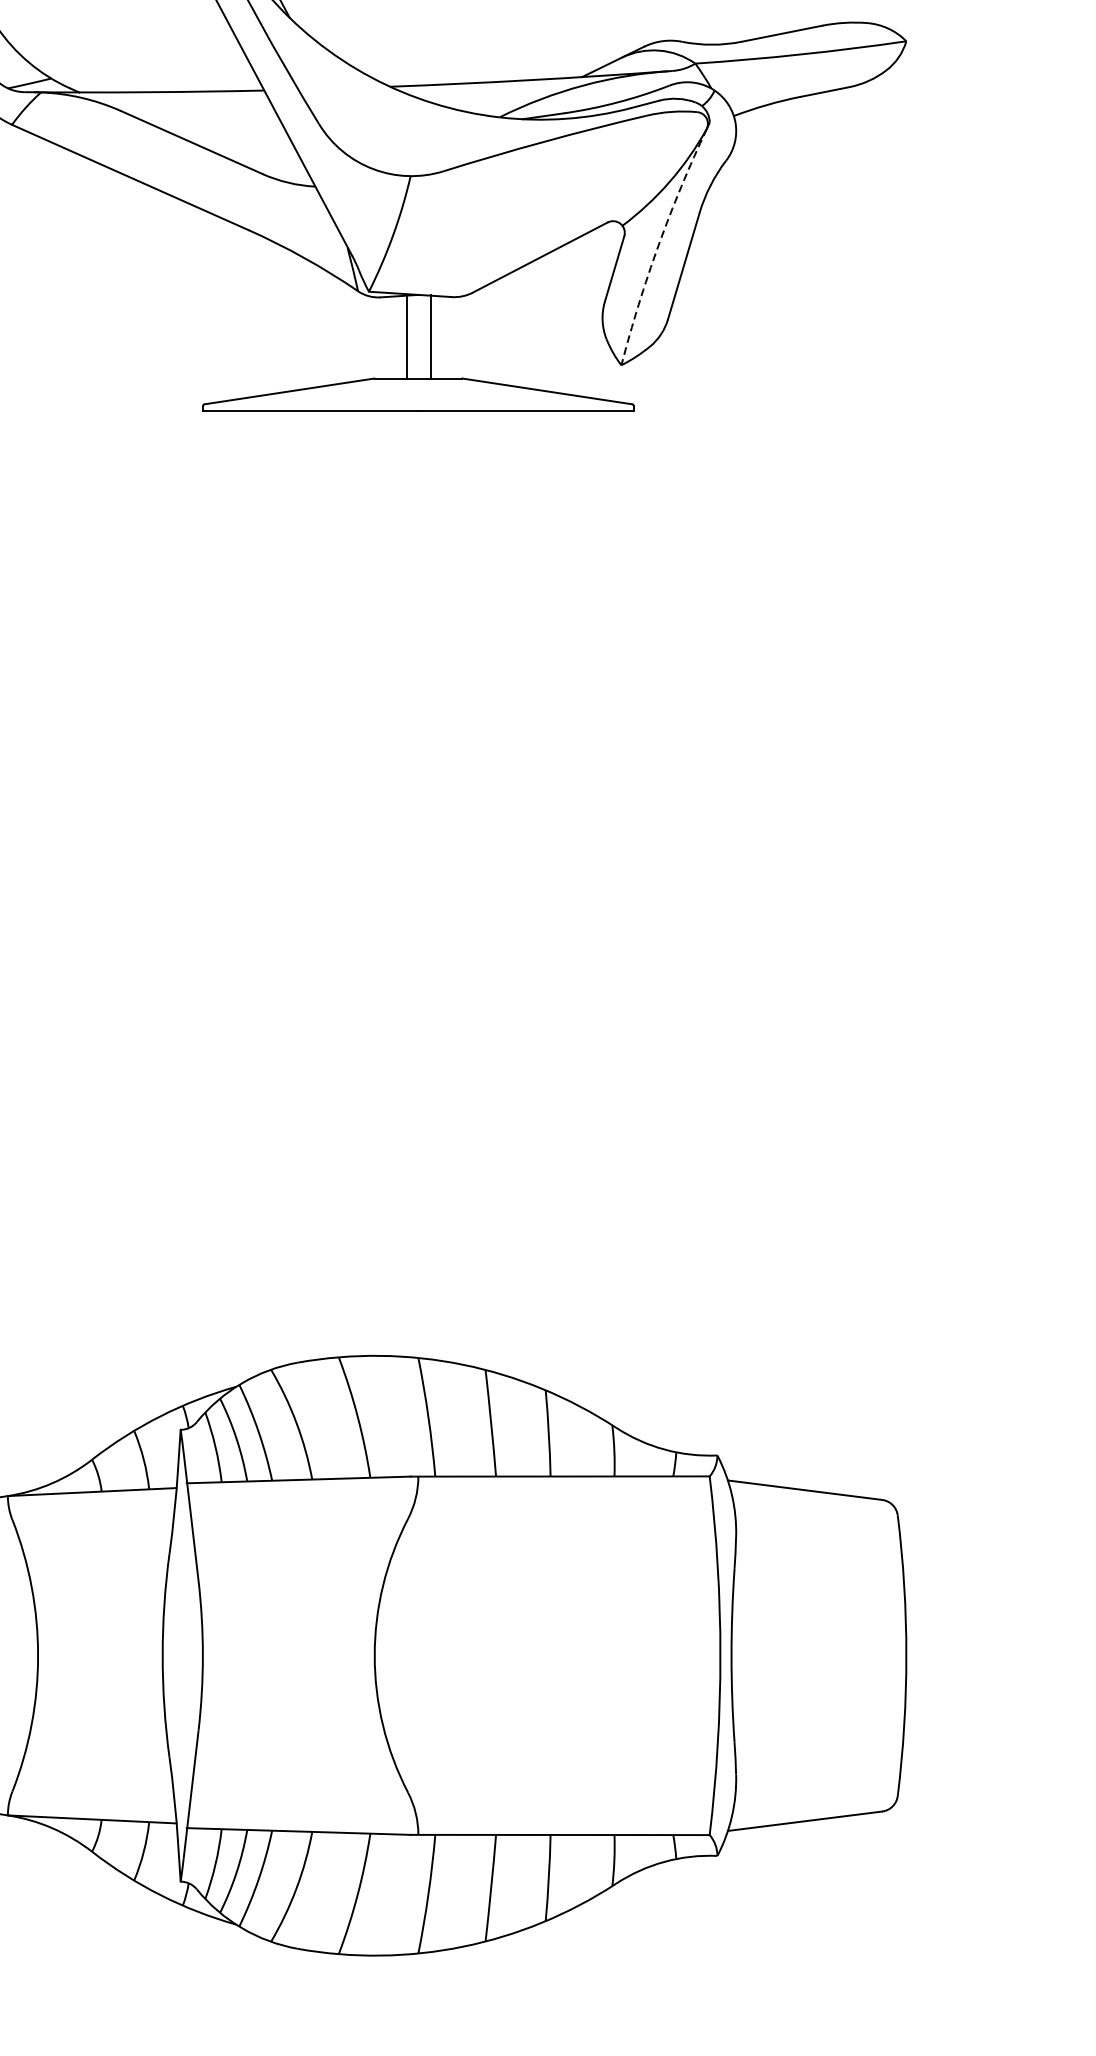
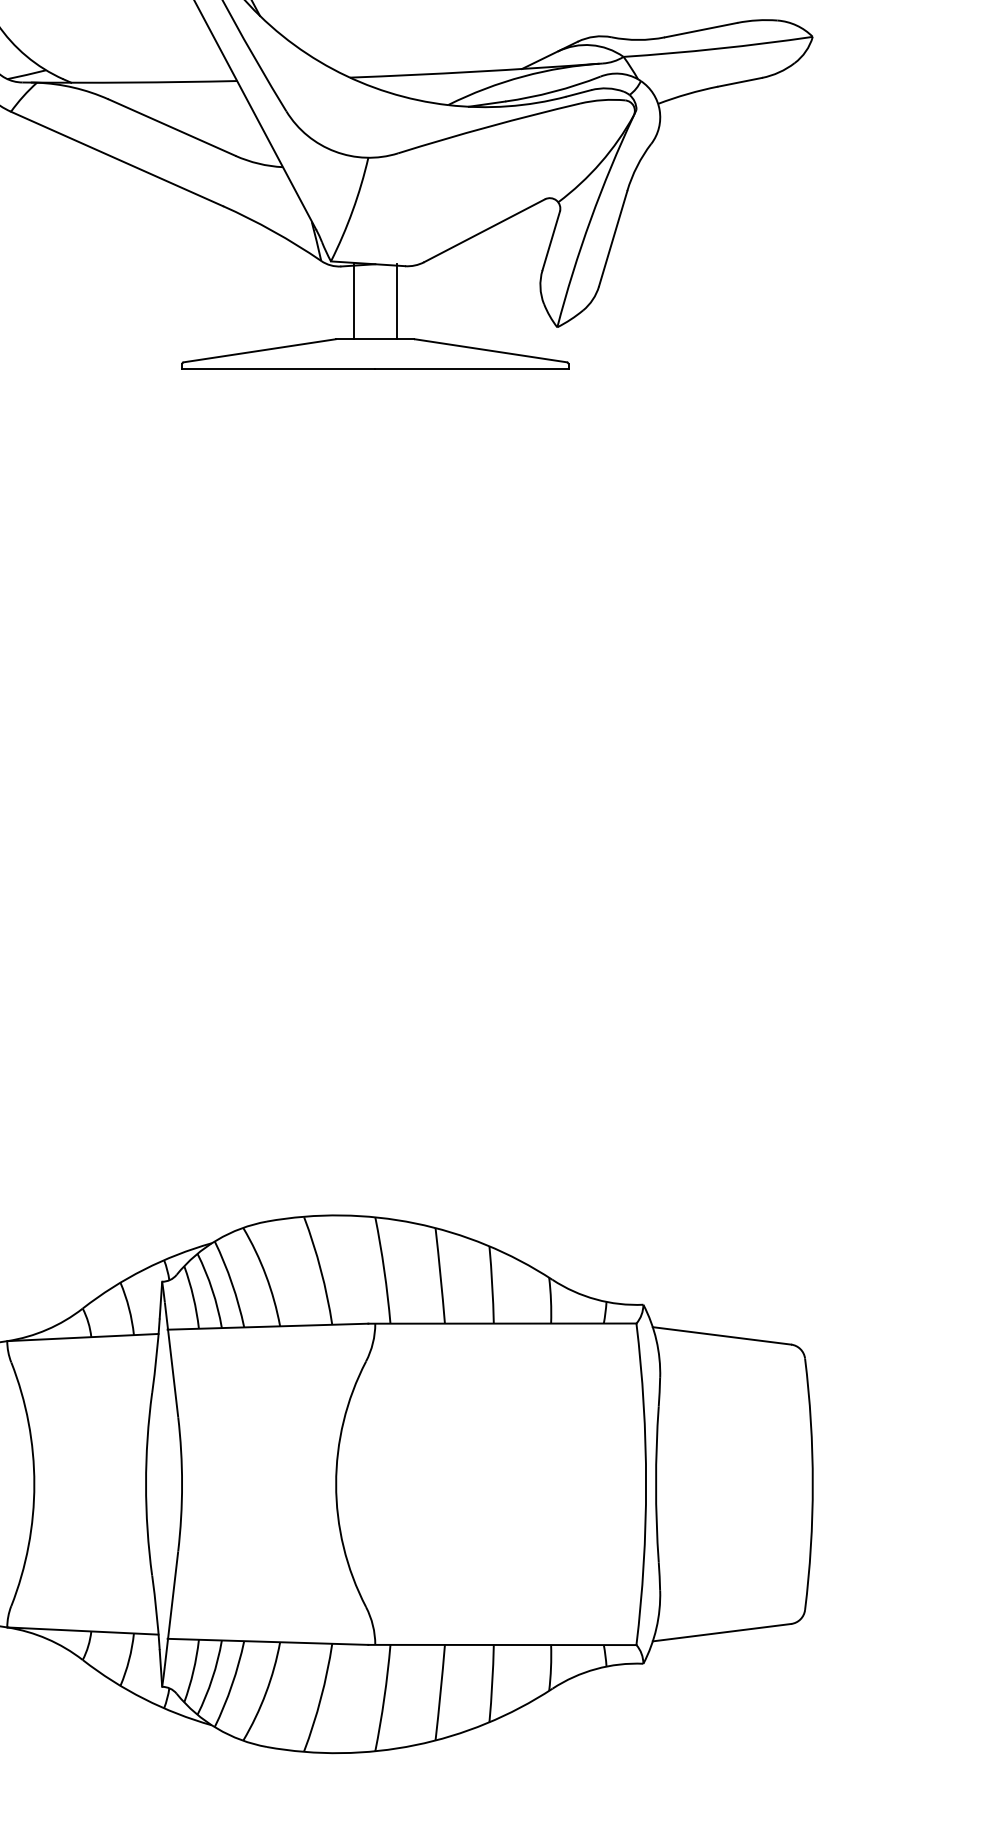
arc: (658, 244) -> (590, 219), dashed -> solid
line: (406, 336) -> (396, 301), moved
line: (430, 336) -> (353, 301), moved

